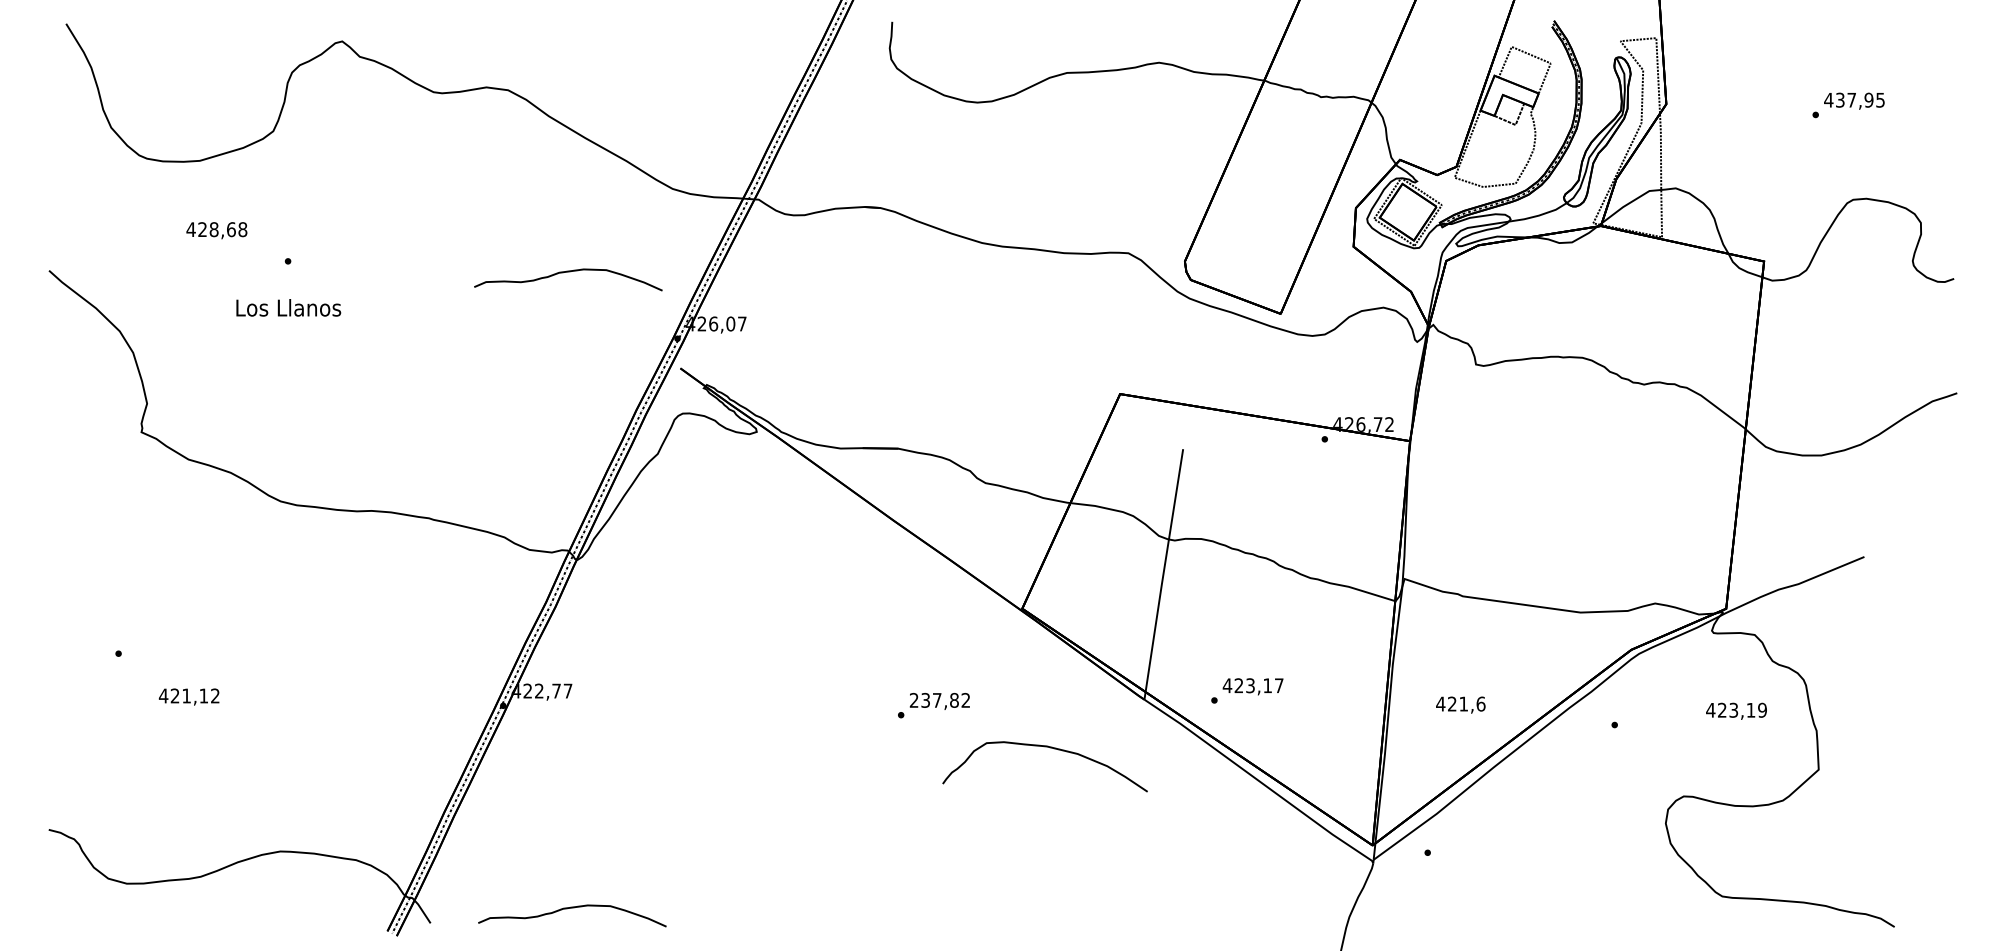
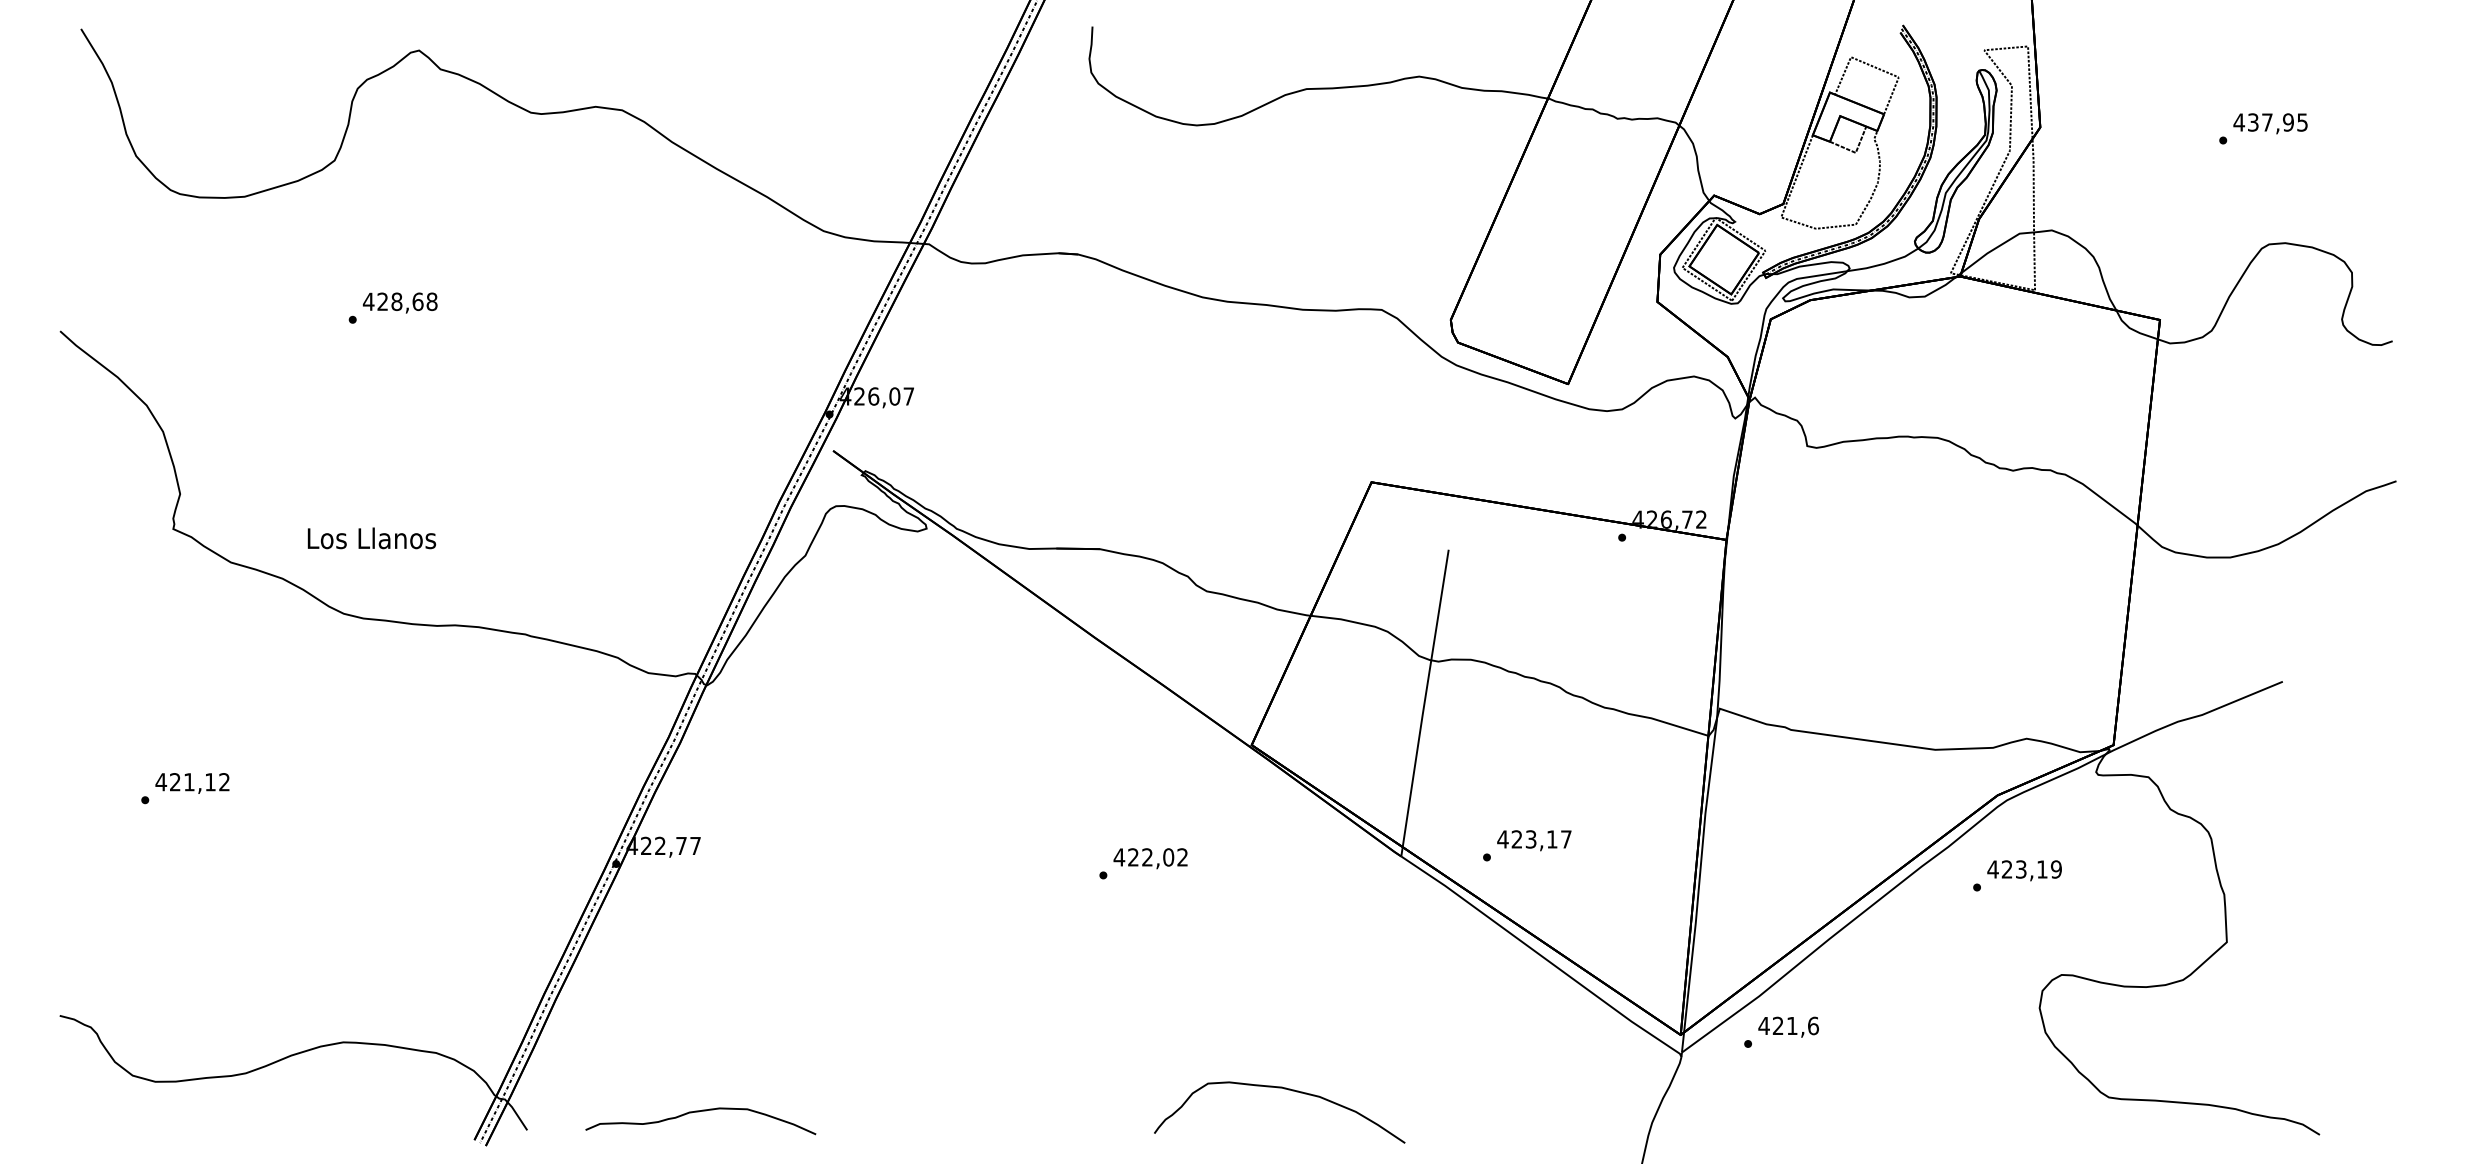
text: (216, 230) -> (399, 302), moved
curve: (568, 272) -> (696, 333), removed
text: (288, 307) -> (371, 537), moved
text: (188, 696) -> (191, 782), moved
text: (933, 699) -> (1143, 856), 237,82 -> 422,02
text: (1460, 704) -> (1788, 1026), moved
text: (1736, 710) -> (2024, 869), moved
curve: (1050, 748) -> (1286, 1090), moved

